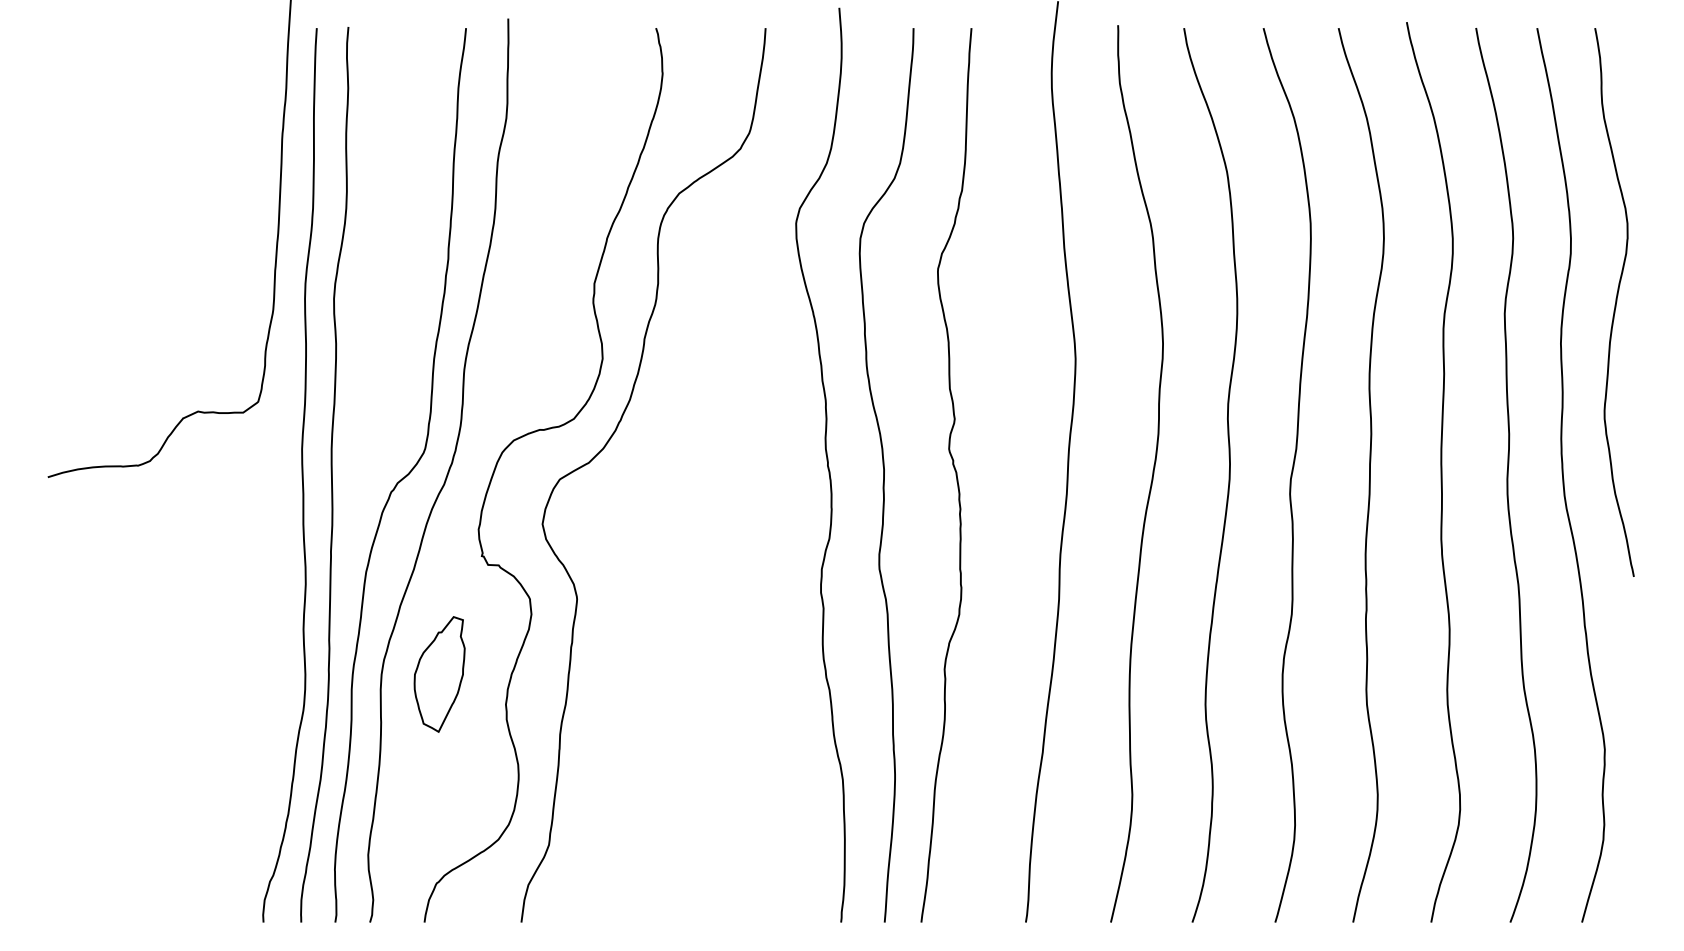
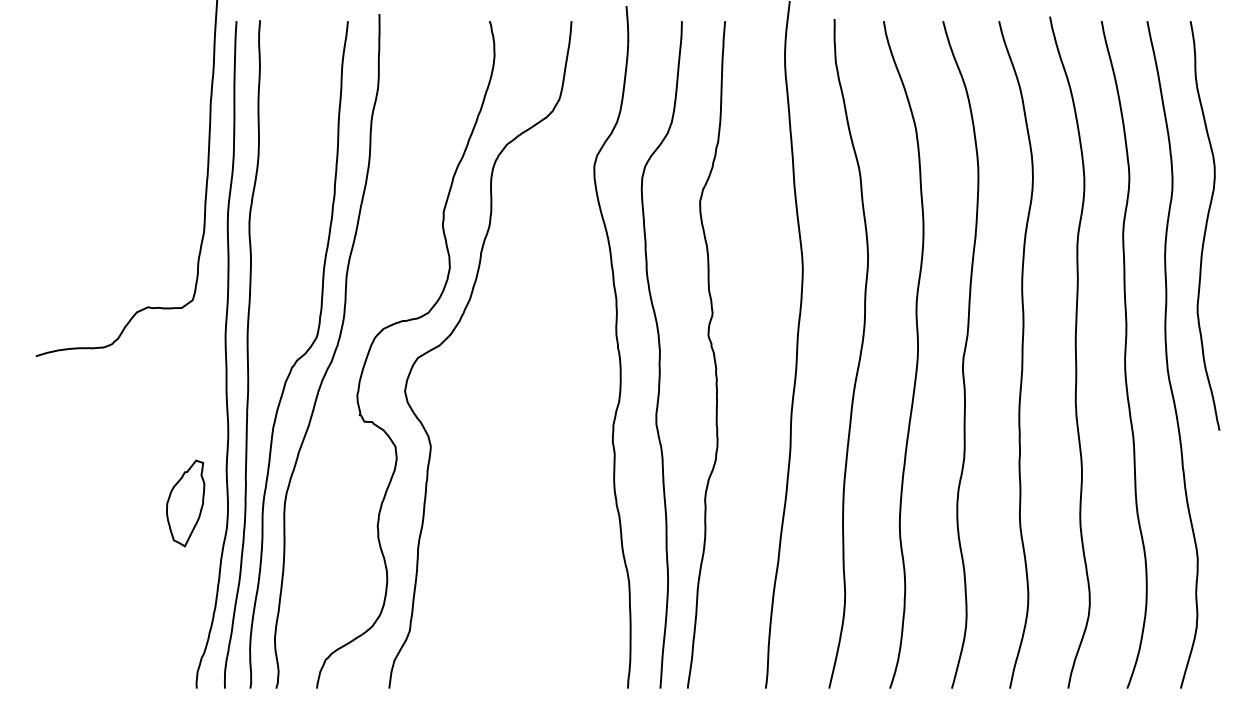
part: (439, 674) -> (185, 503), moved

